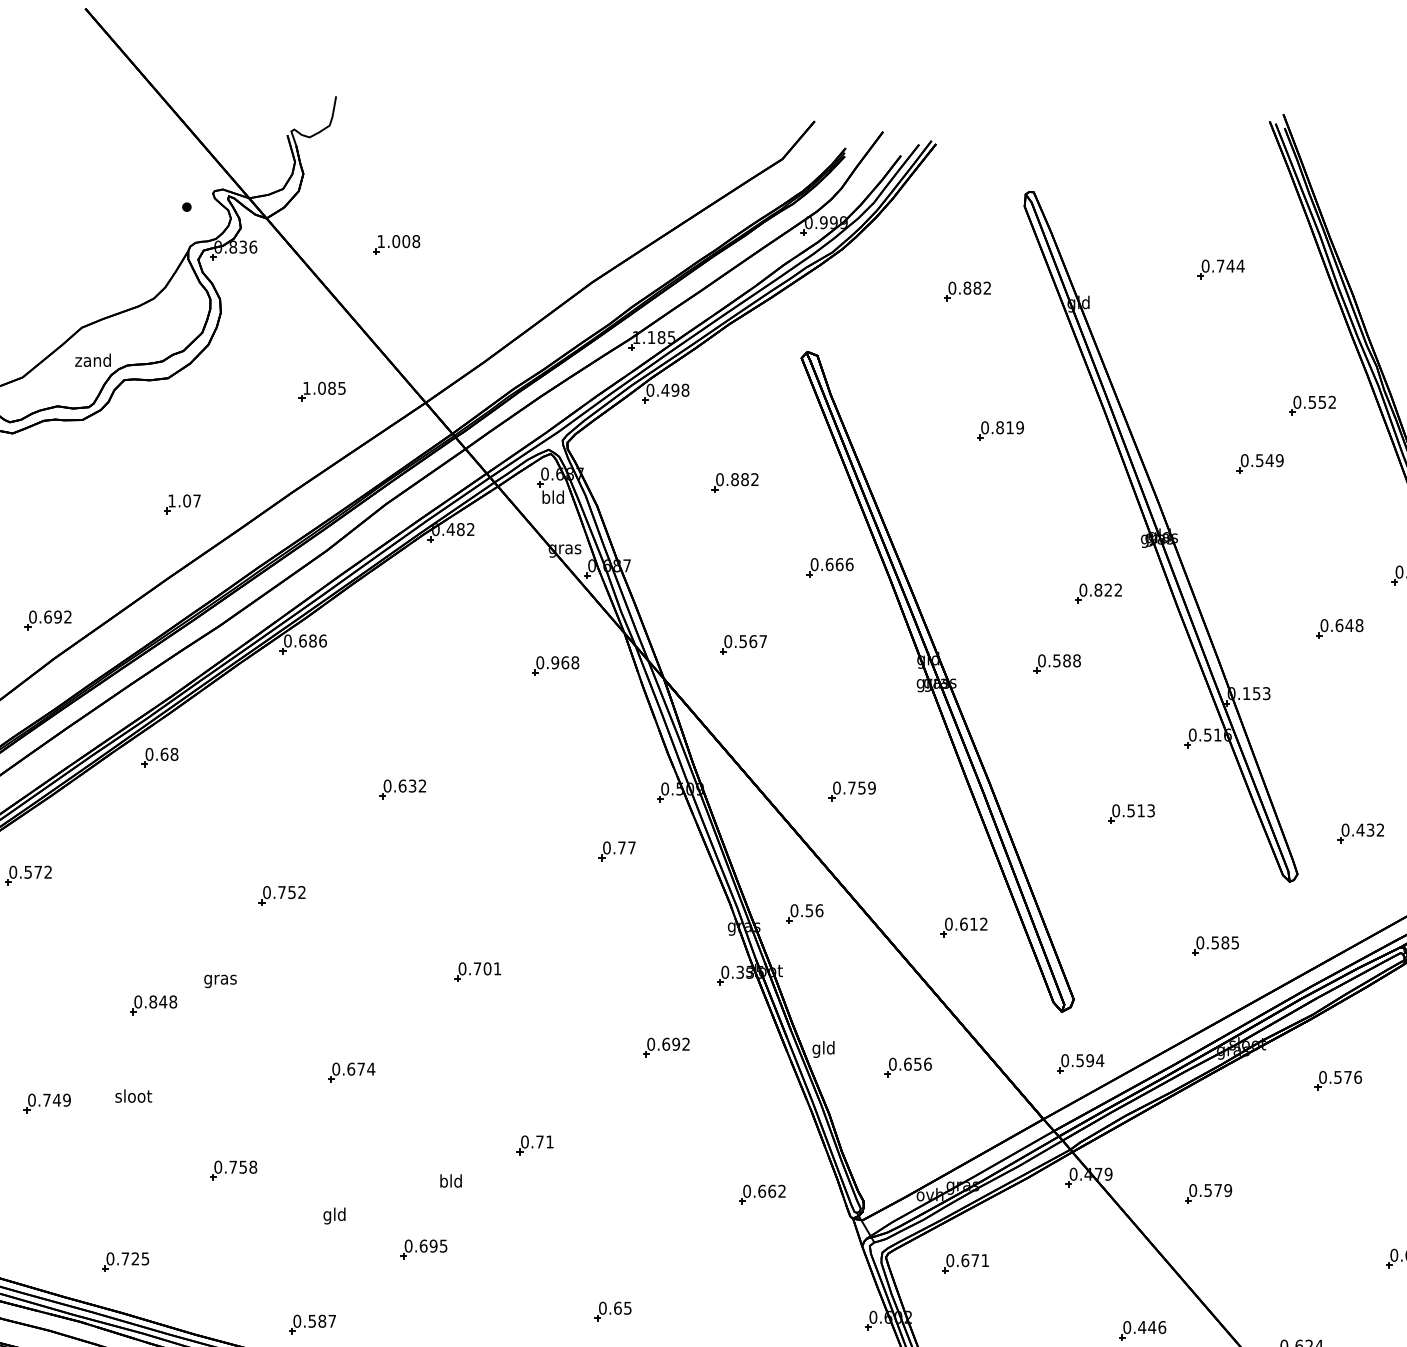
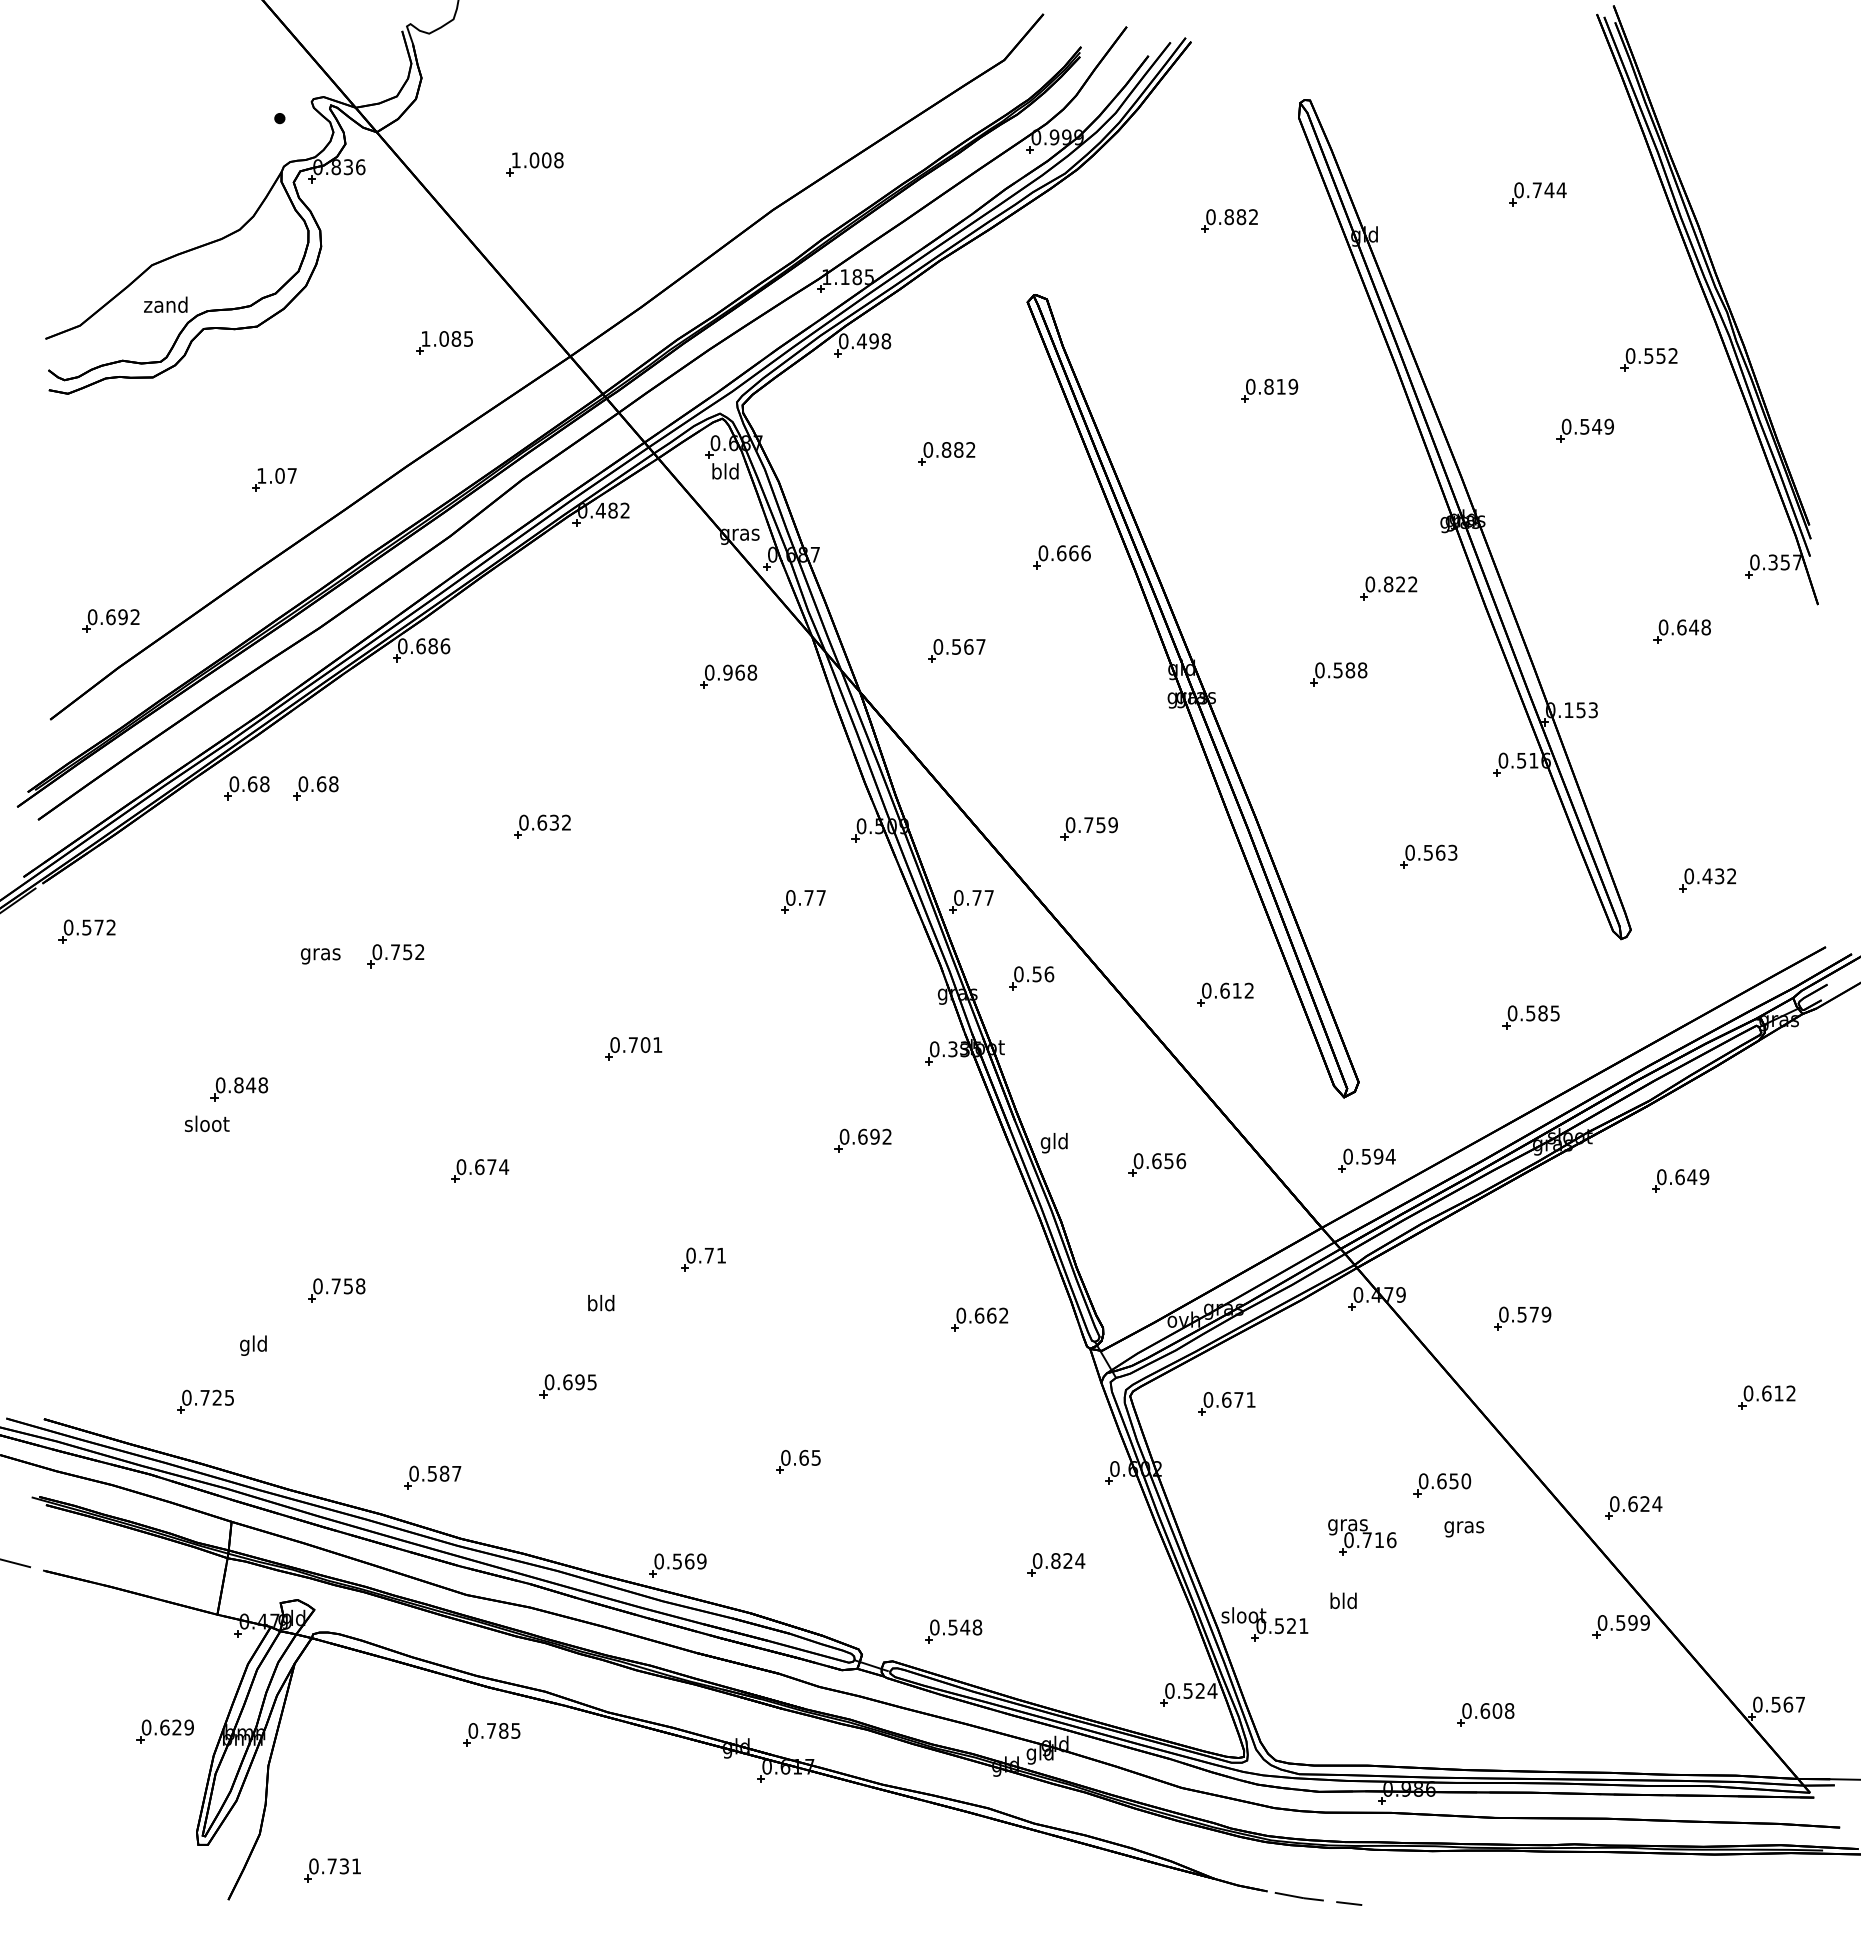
part: (216, 757) -> (315, 788), added
text: (1141, 810) -> (1440, 852), 0.513 -> 0.563
part: (755, 850) -> (971, 901), added
text: (220, 981) -> (320, 956), moved
text: (1348, 1077) -> (1692, 1177), 0.576 -> 0.649
text: (133, 1095) -> (207, 1123), moved
part: (46, 1103) -> (109, 1208), removed
text: (334, 1215) -> (253, 1345), moved
text: (1151, 1327) -> (1453, 1481), 0.446 -> 0.650

